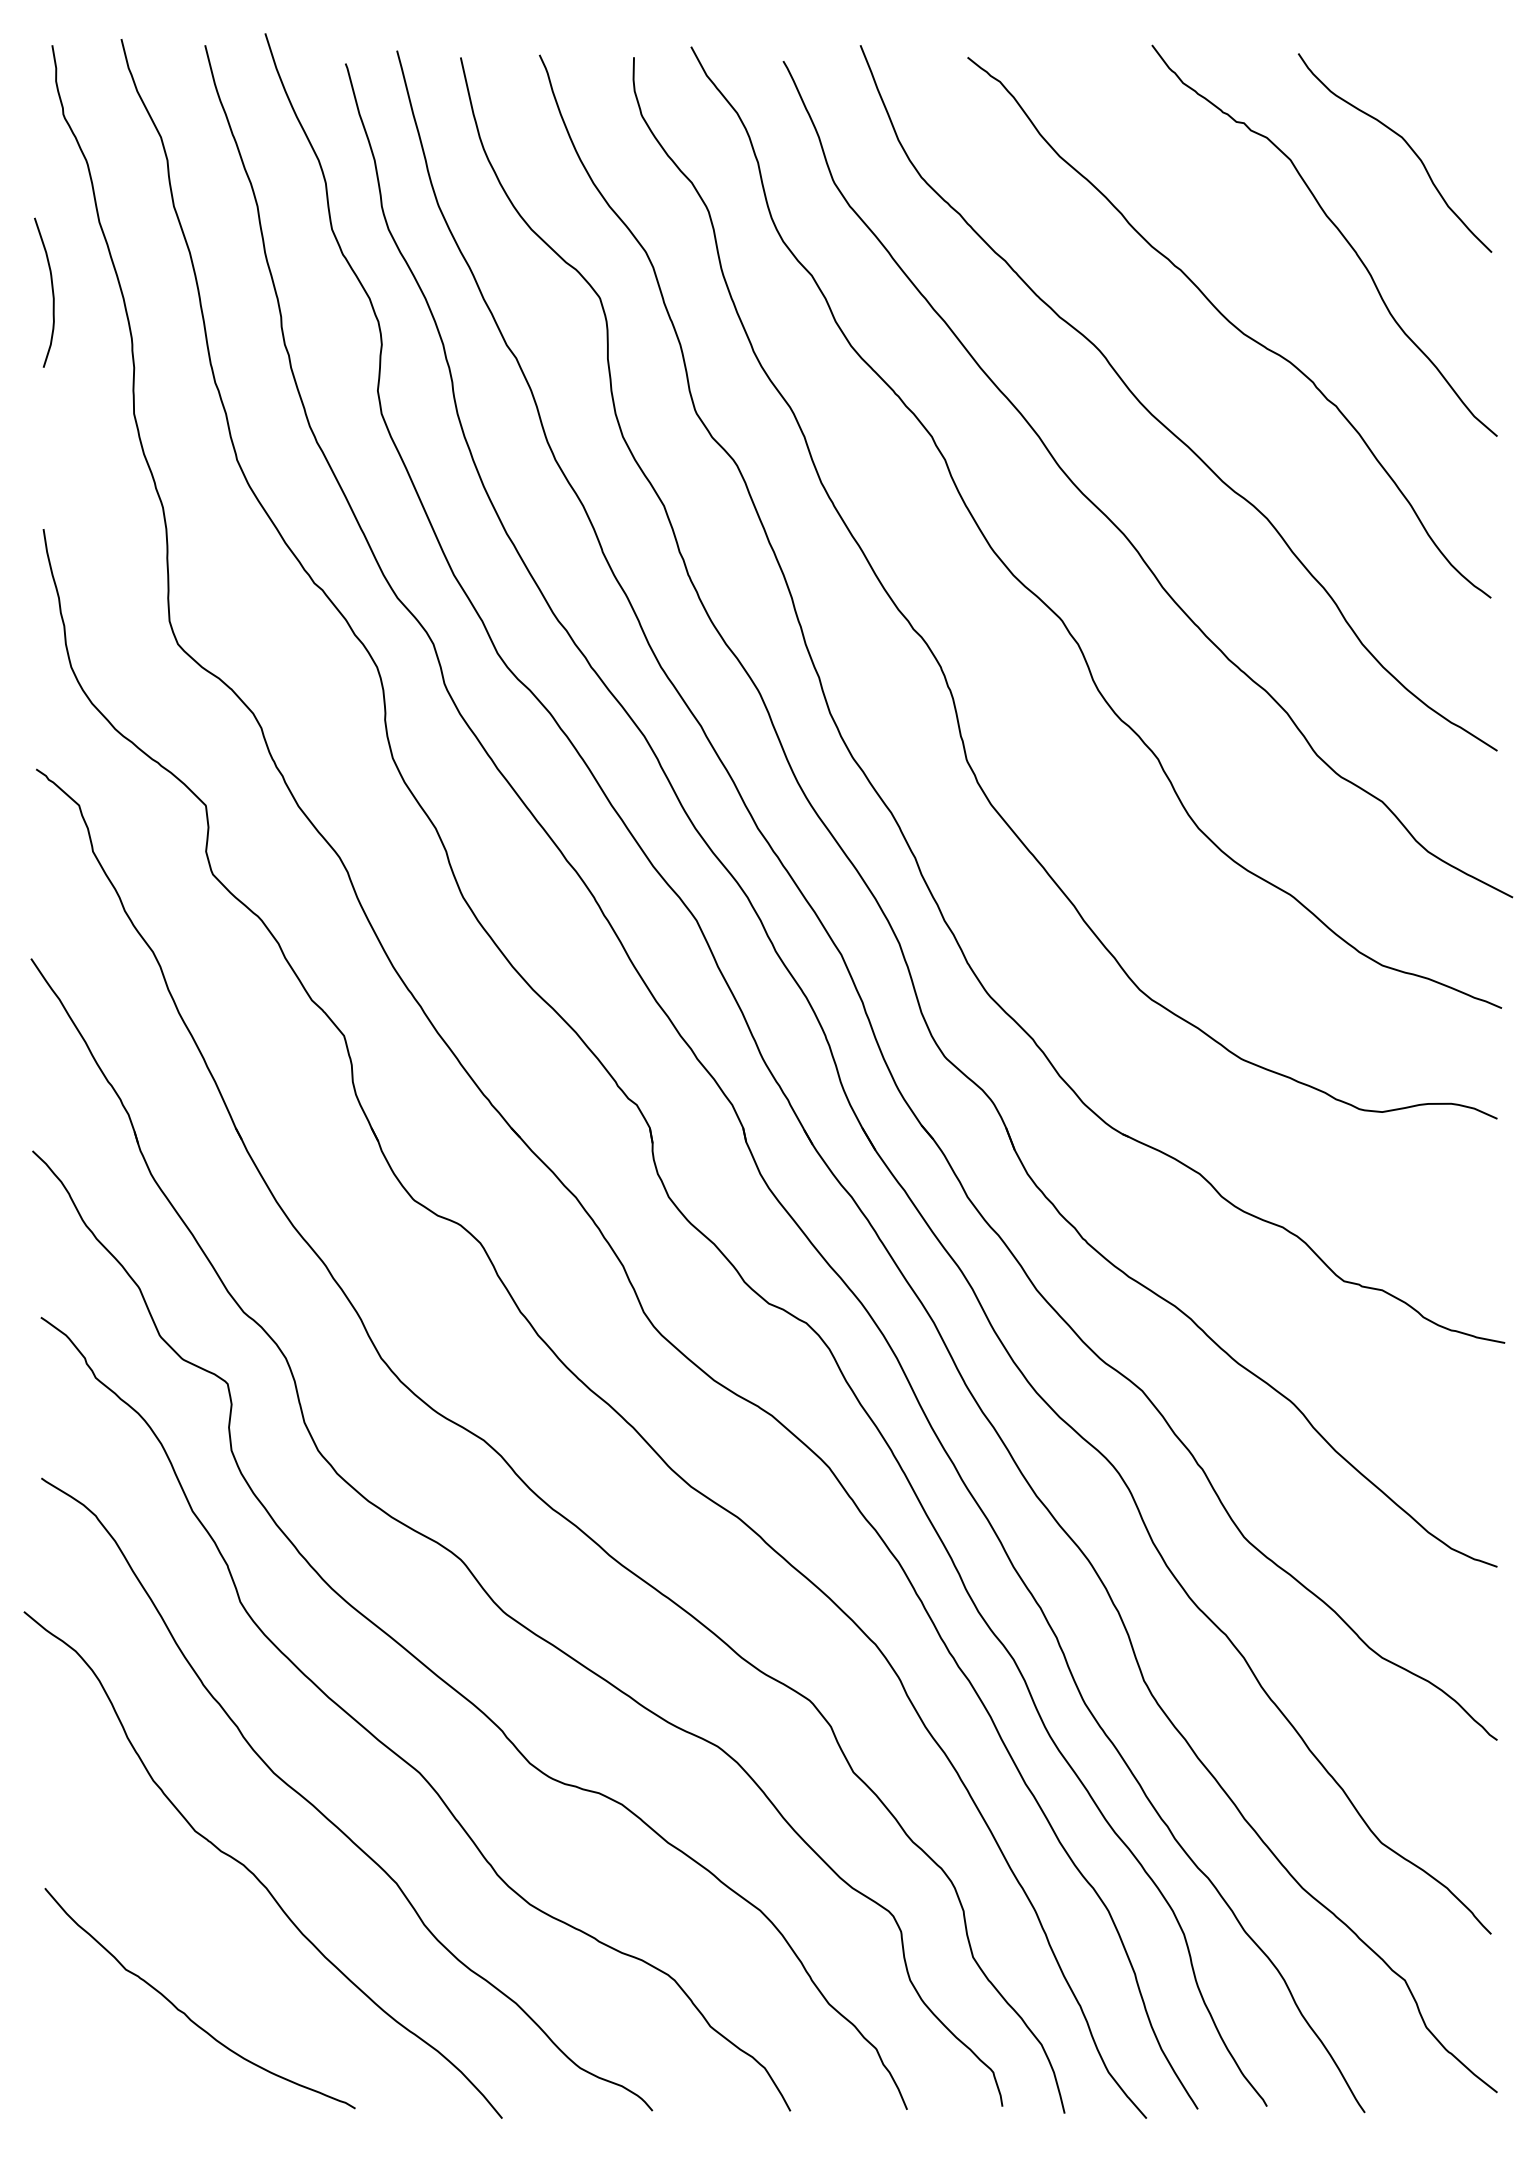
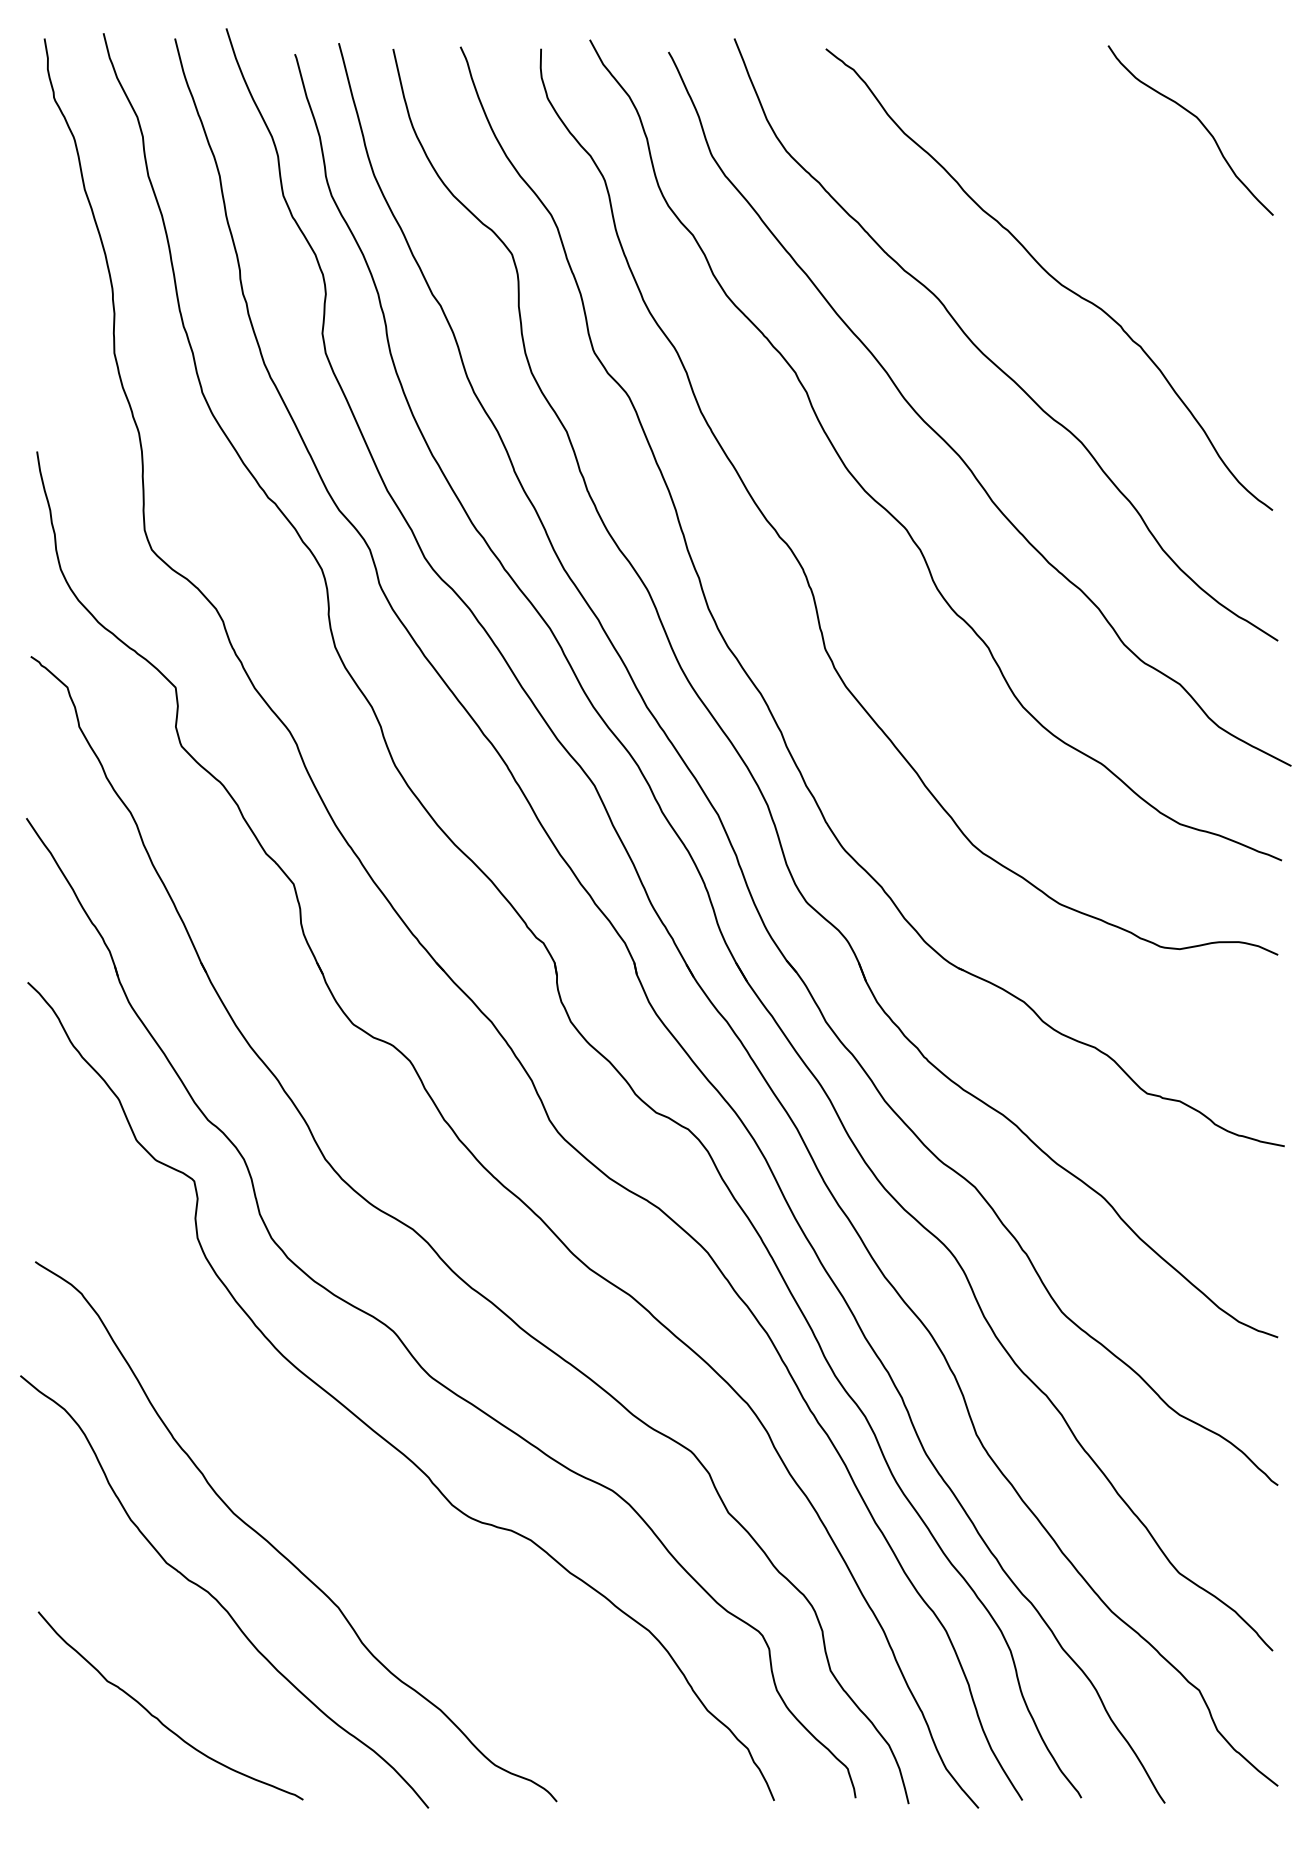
curve: (1337, 230) -> (1141, 196), removed
curve: (52, 292) -> (44, 249), removed
curve: (388, 1746) -> (331, 1490), removed

